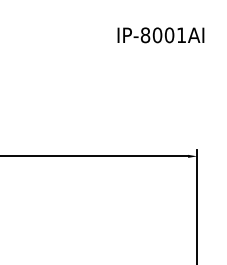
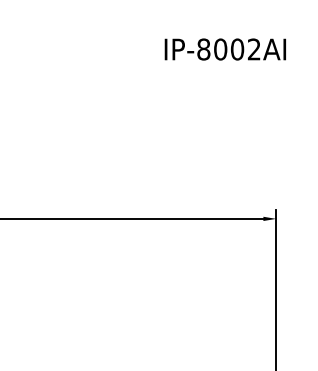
text: (181, 35) -> (254, 49), IP-8001AI -> IP-8002AI

